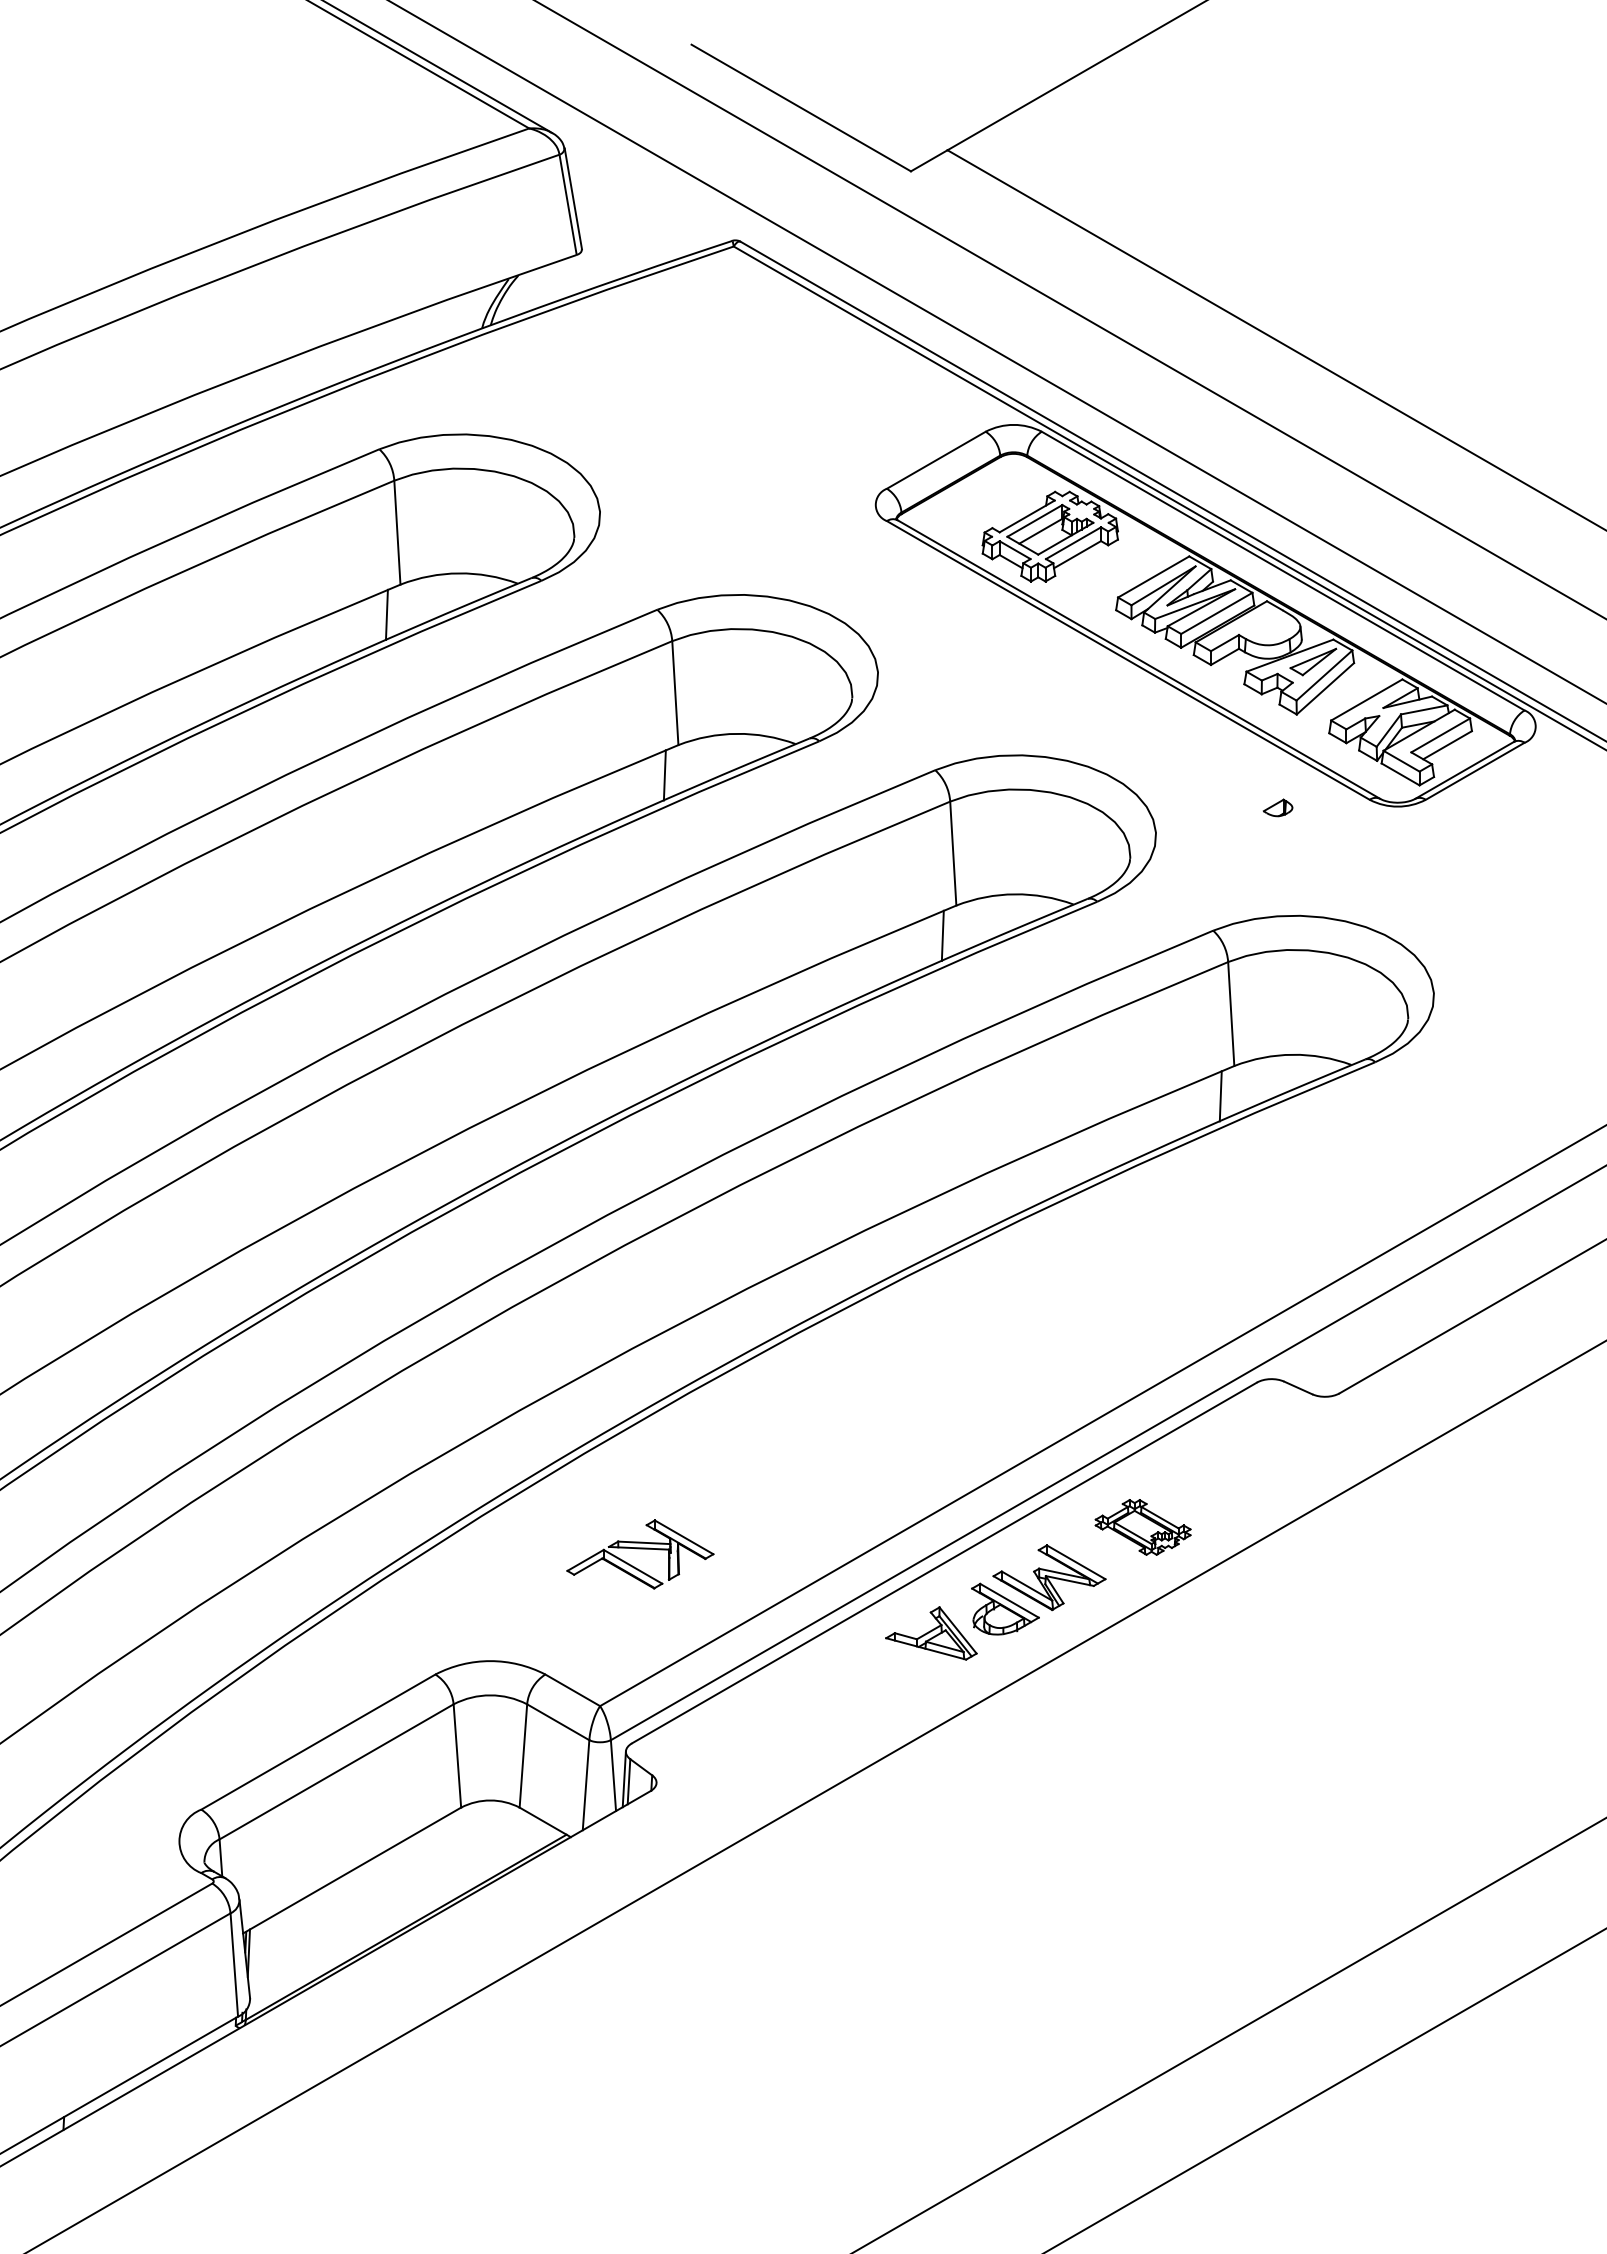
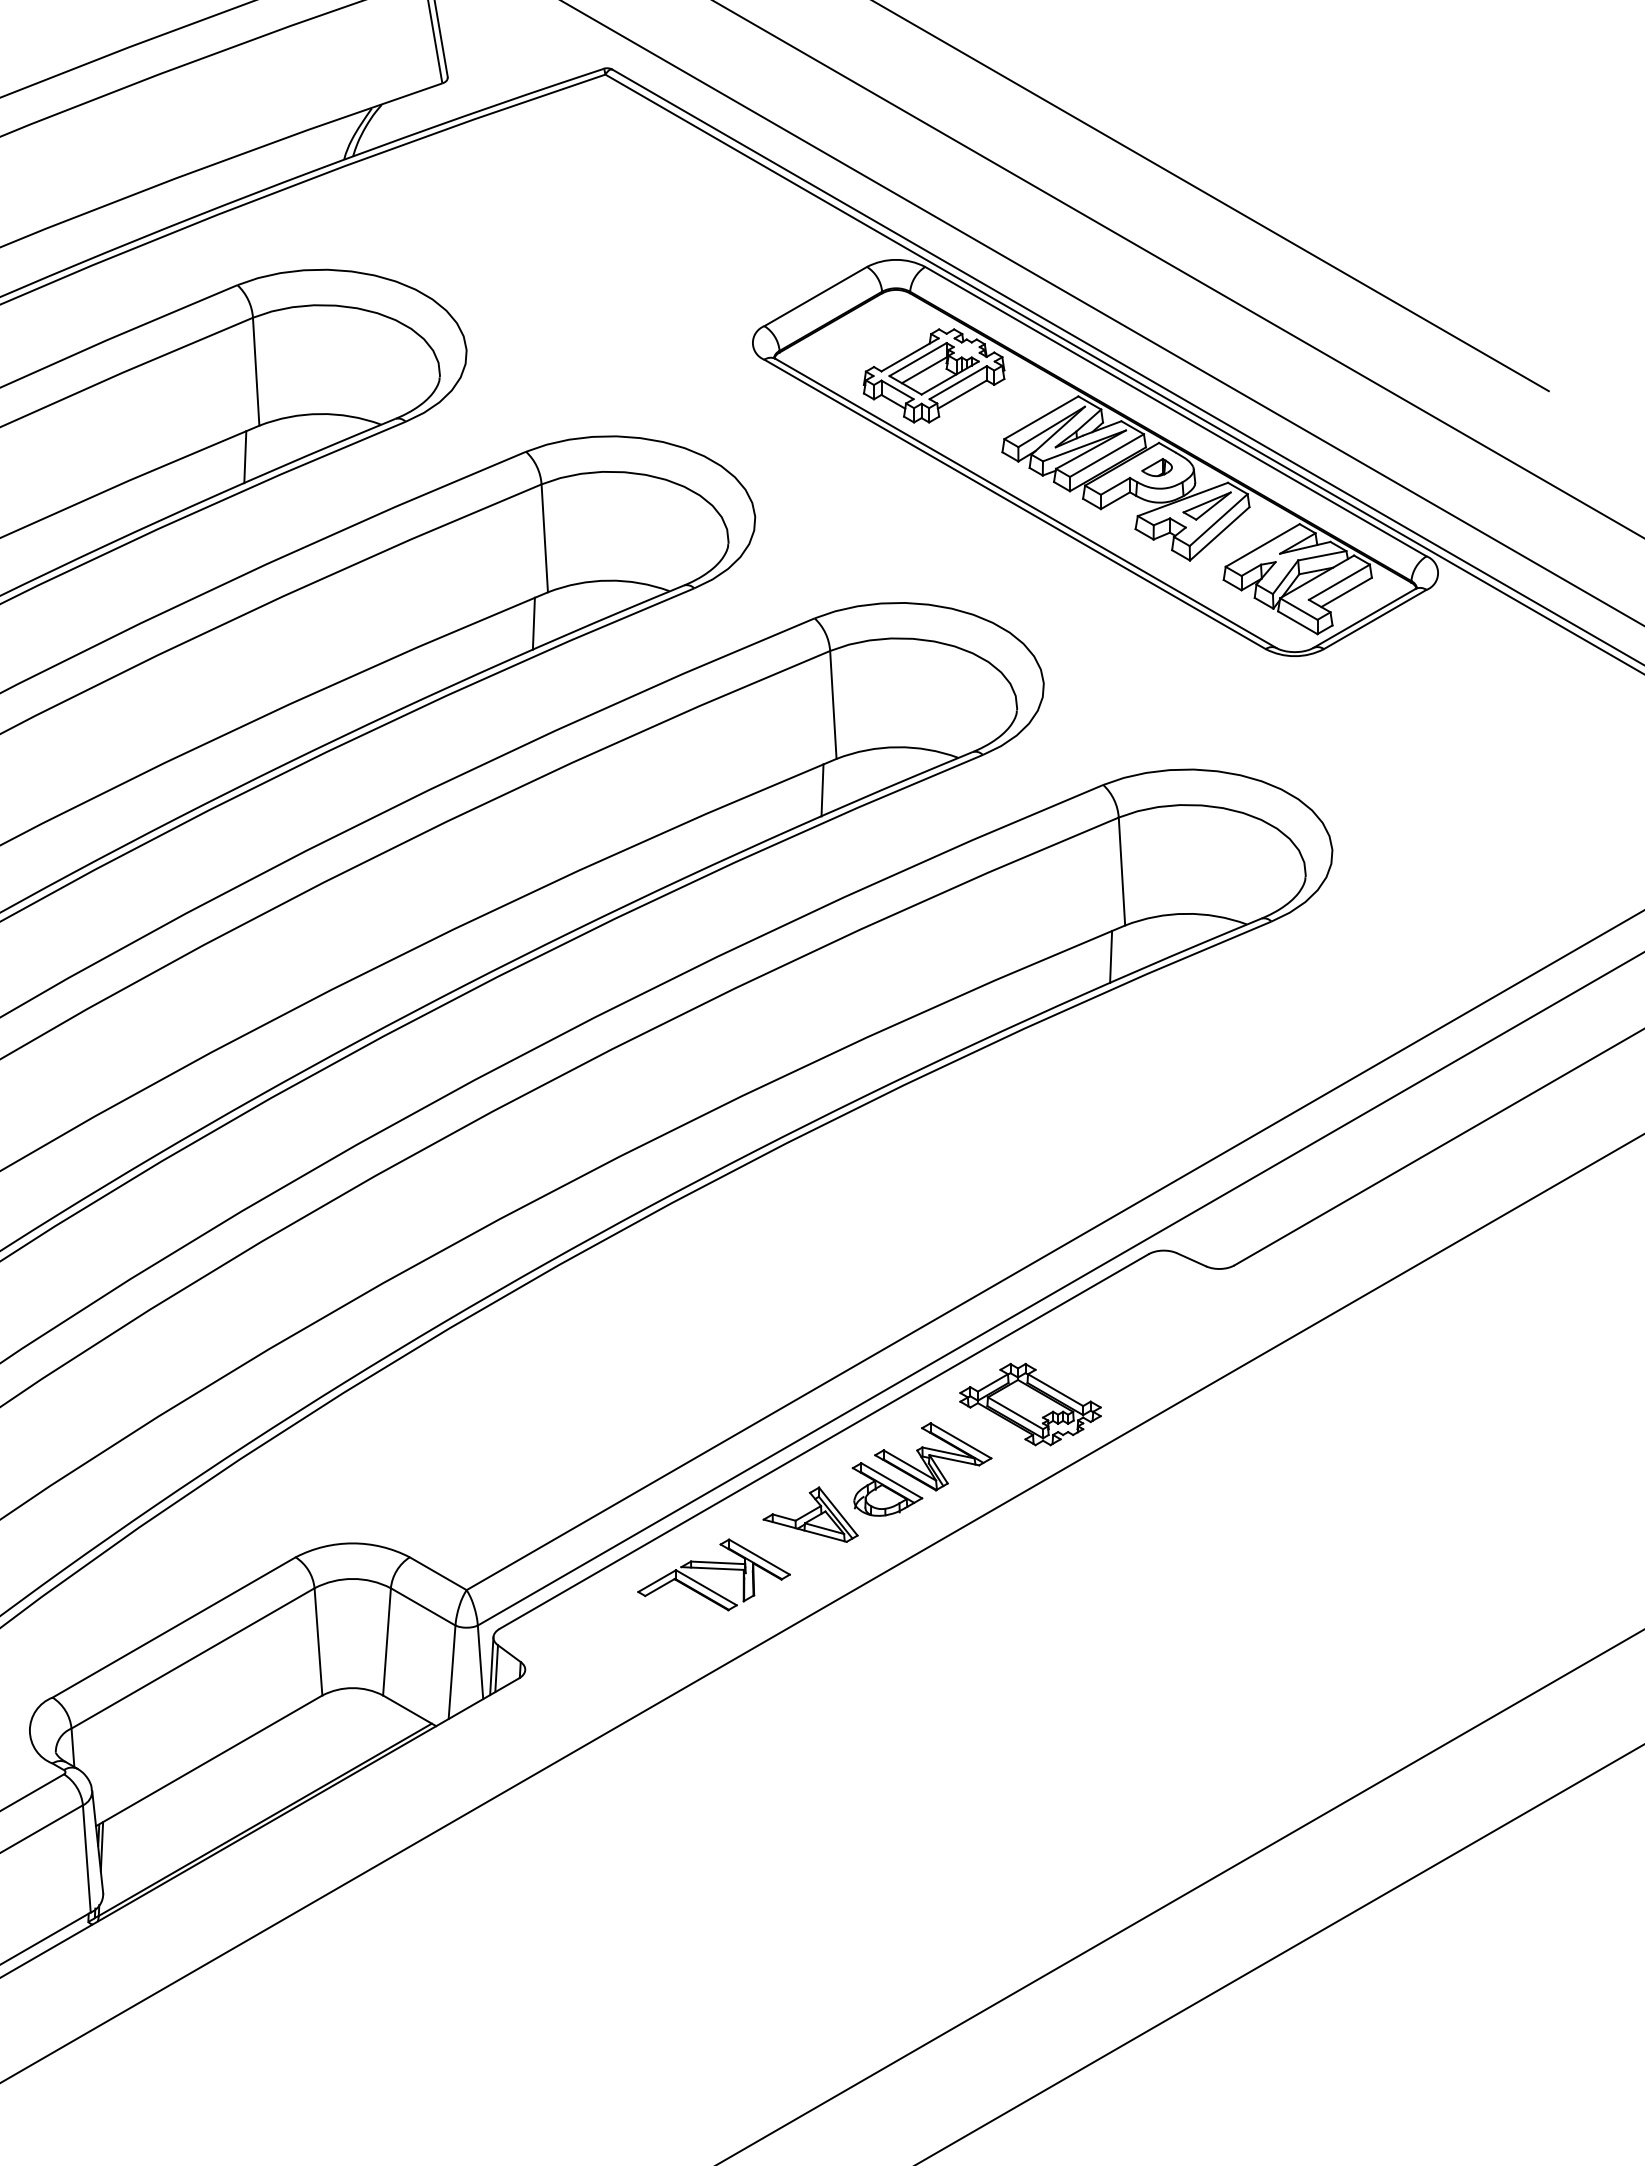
part: (1277, 807) -> (1156, 467), moved
part: (1142, 1527) -> (1029, 1404), size x1.43
part: (640, 1554) -> (714, 1574), moved

